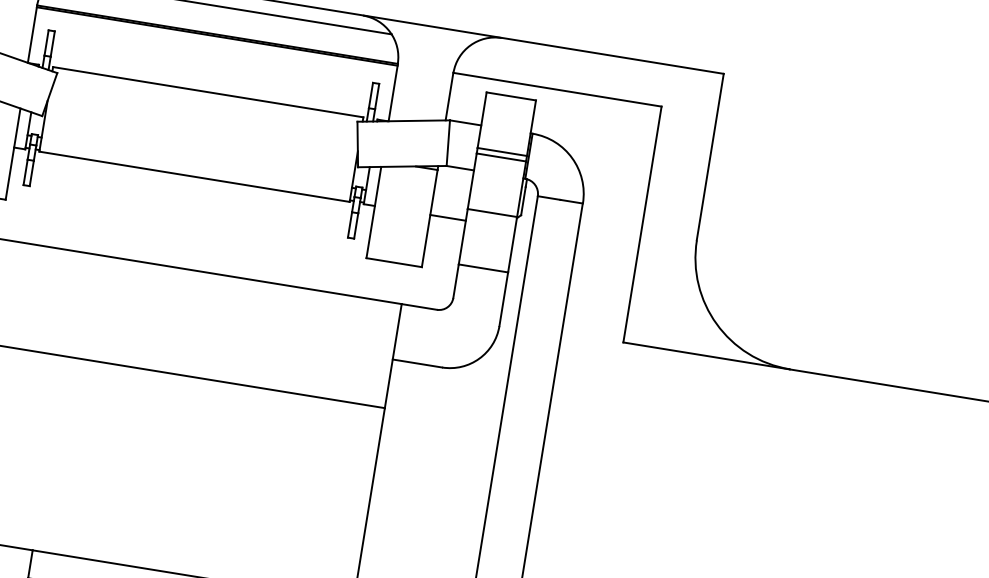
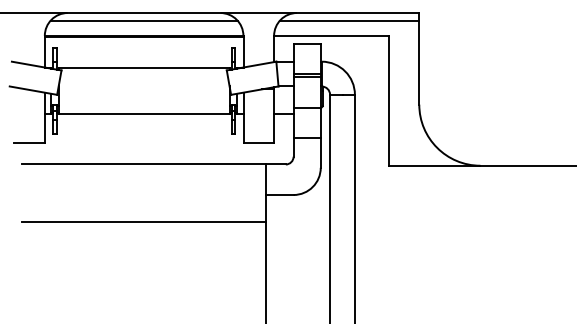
line: (594, 67) -> (349, 20), added

